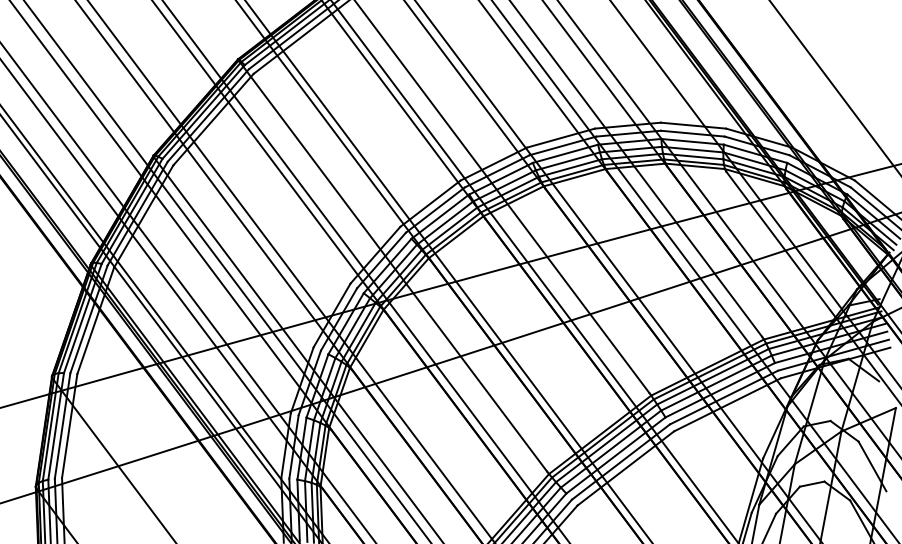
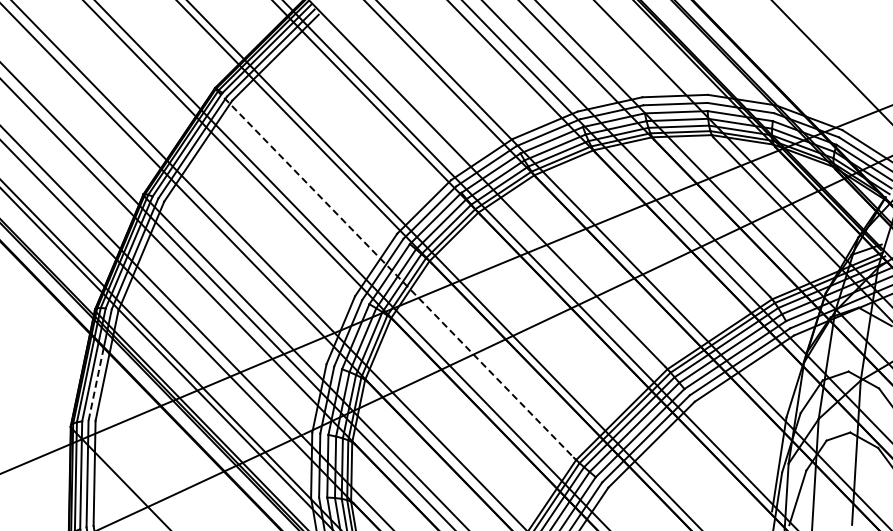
line: (393, 266) -> (395, 273), solid -> dashed
line: (82, 338) -> (96, 384), solid -> dashed

